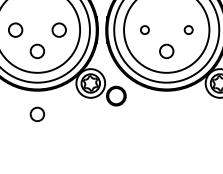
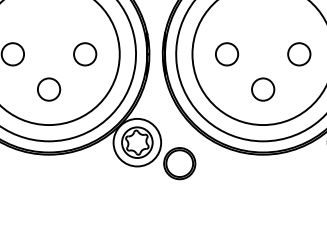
circle: (144, 29) -> (226, 53), size x1.67
circle: (188, 29) -> (299, 53), size x1.67
circle: (36, 114) -> (47, 194), removed

